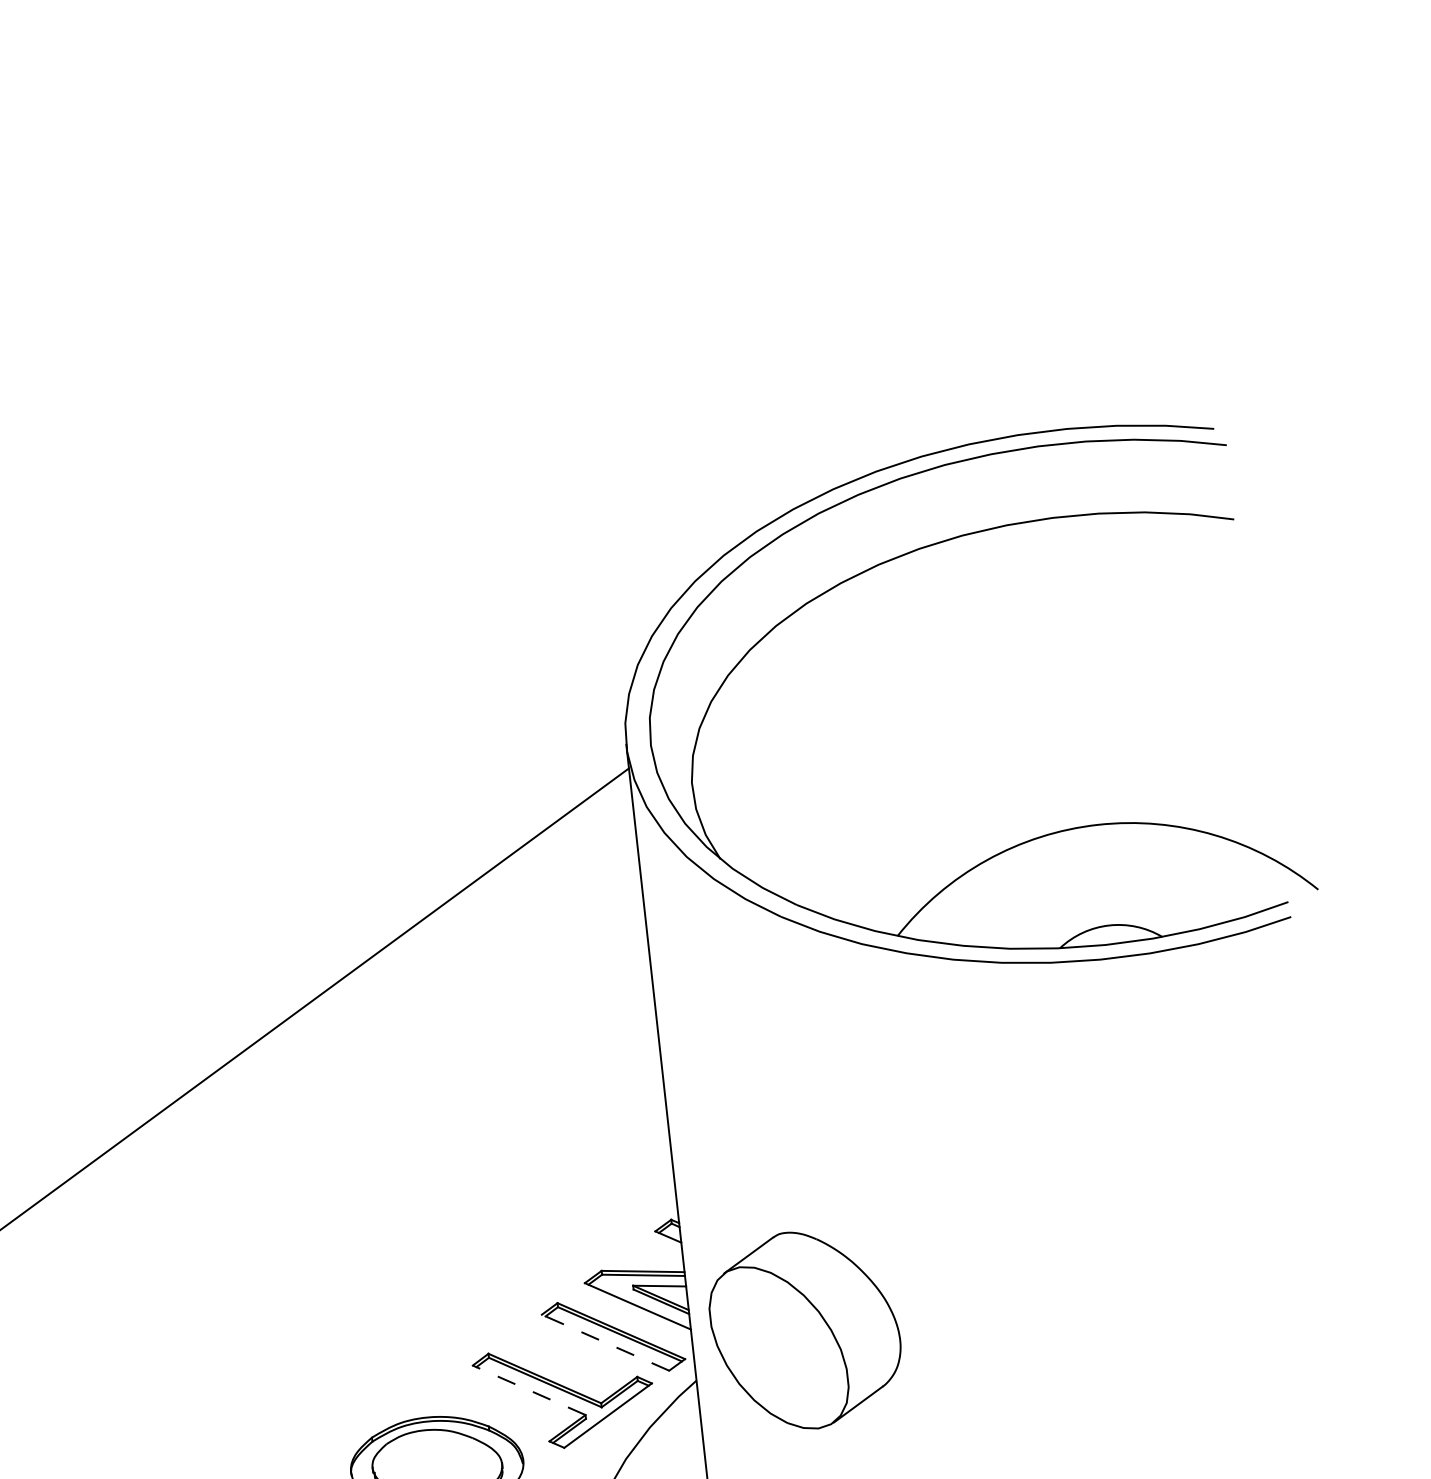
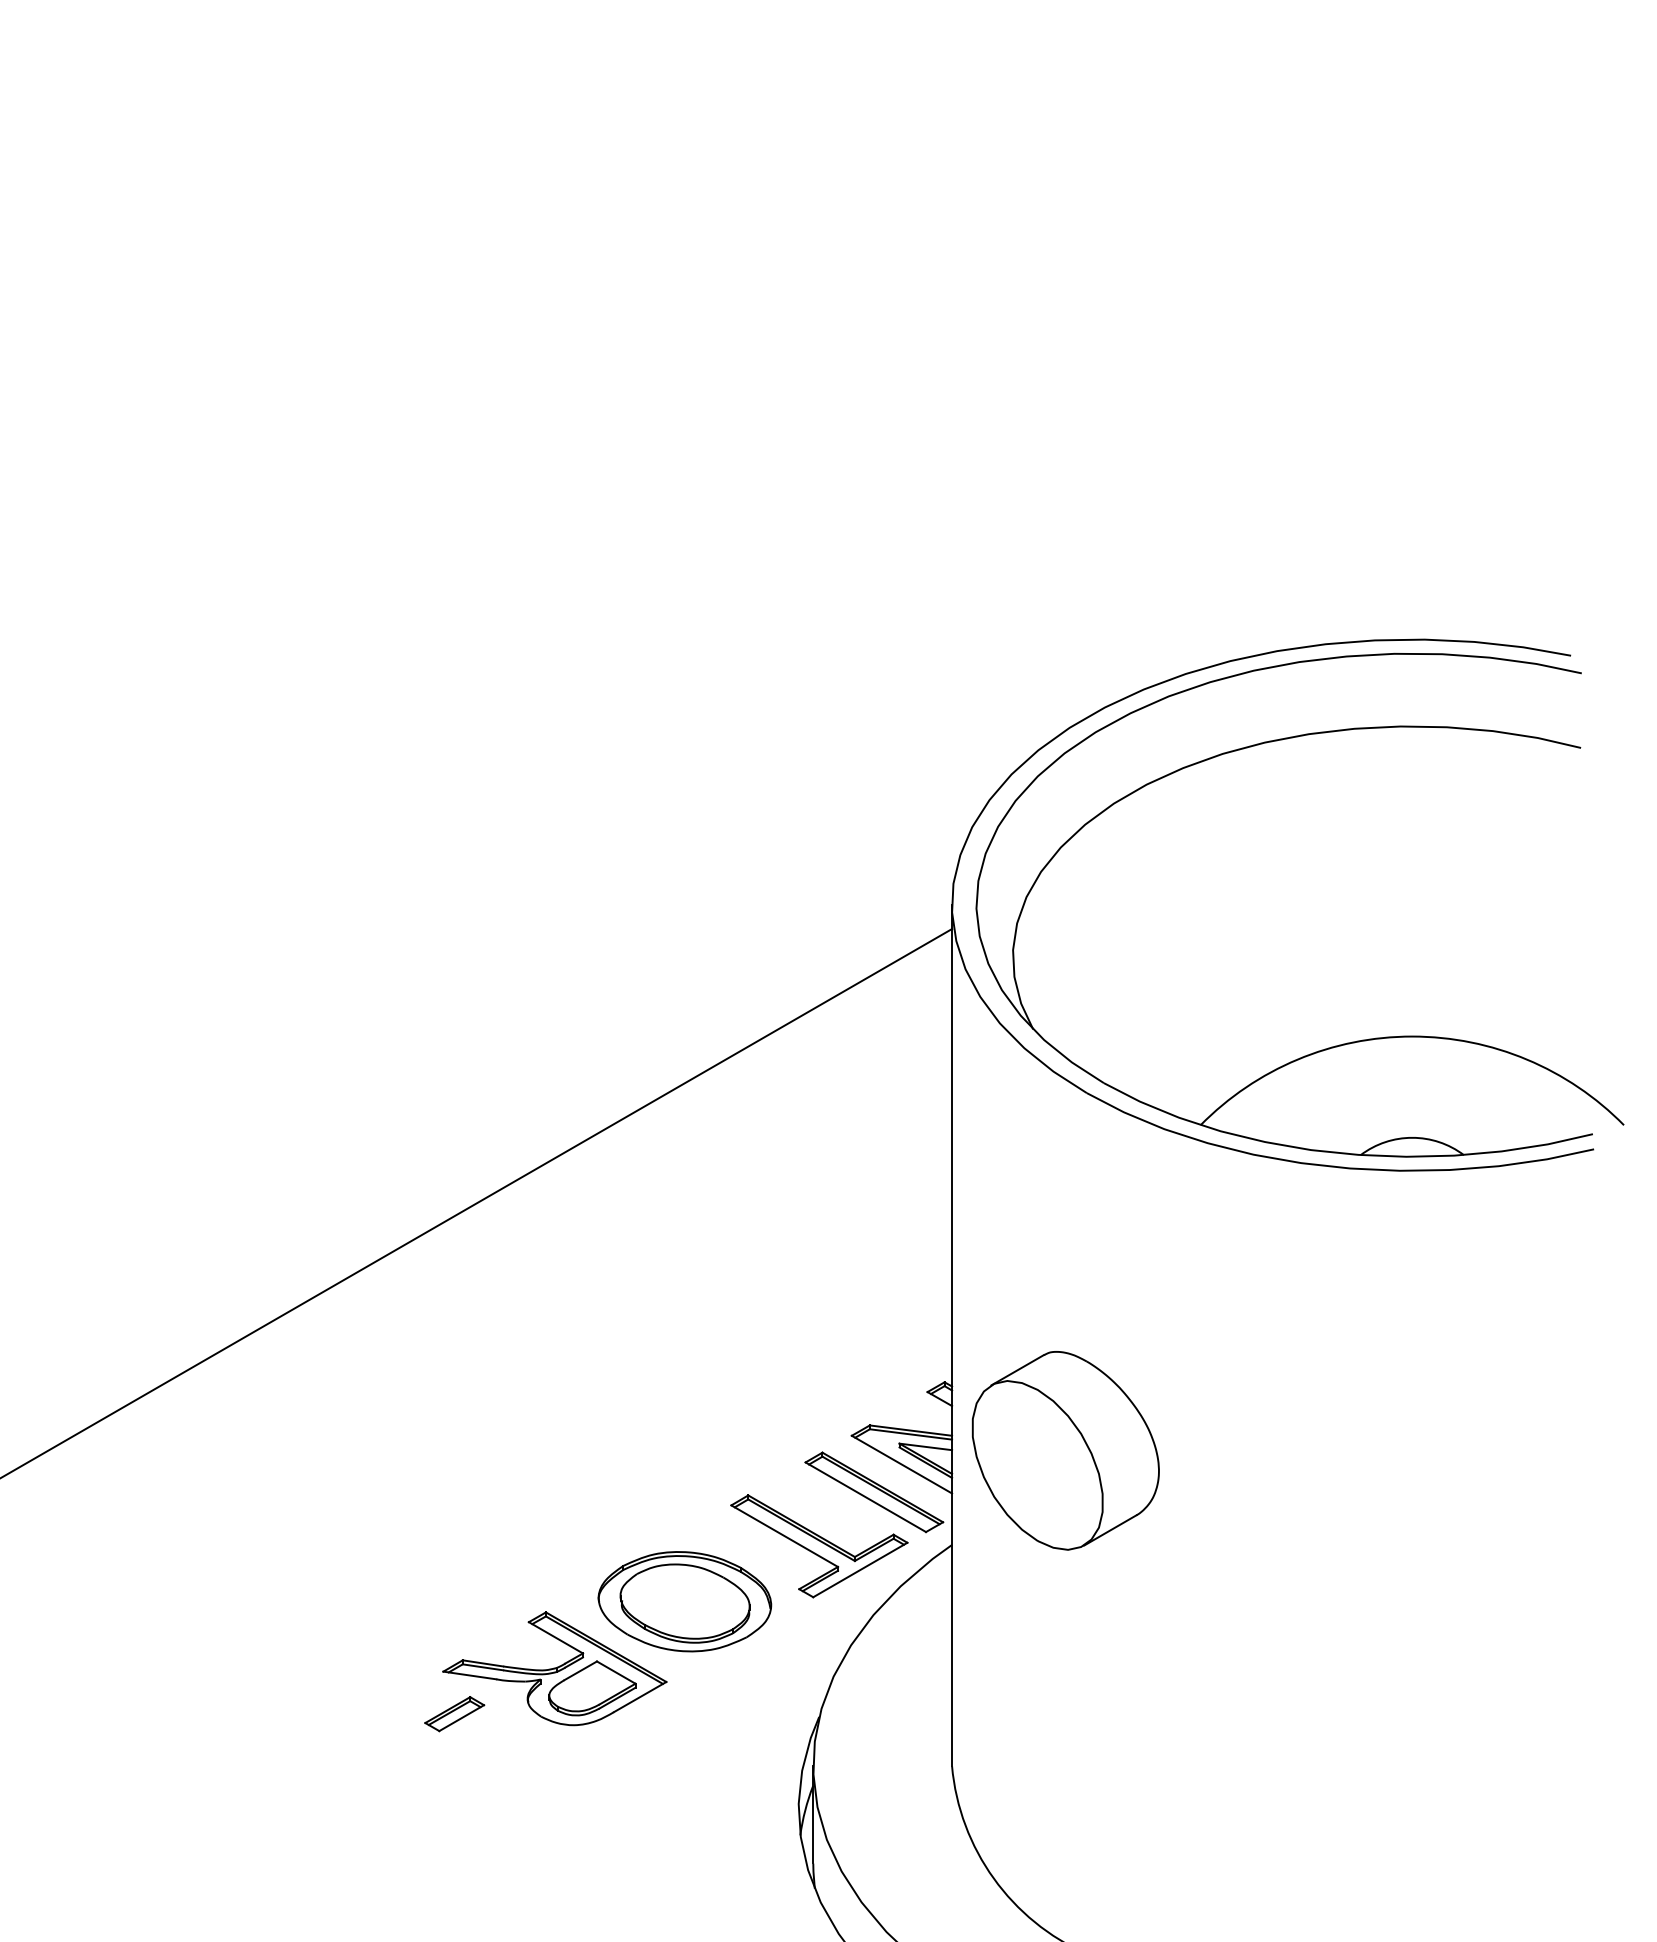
part: (805, 1329) -> (1065, 1450), moved
line: (605, 1343) -> (865, 1497), dashed -> solid
line: (529, 1390) -> (784, 1536), dashed -> solid

